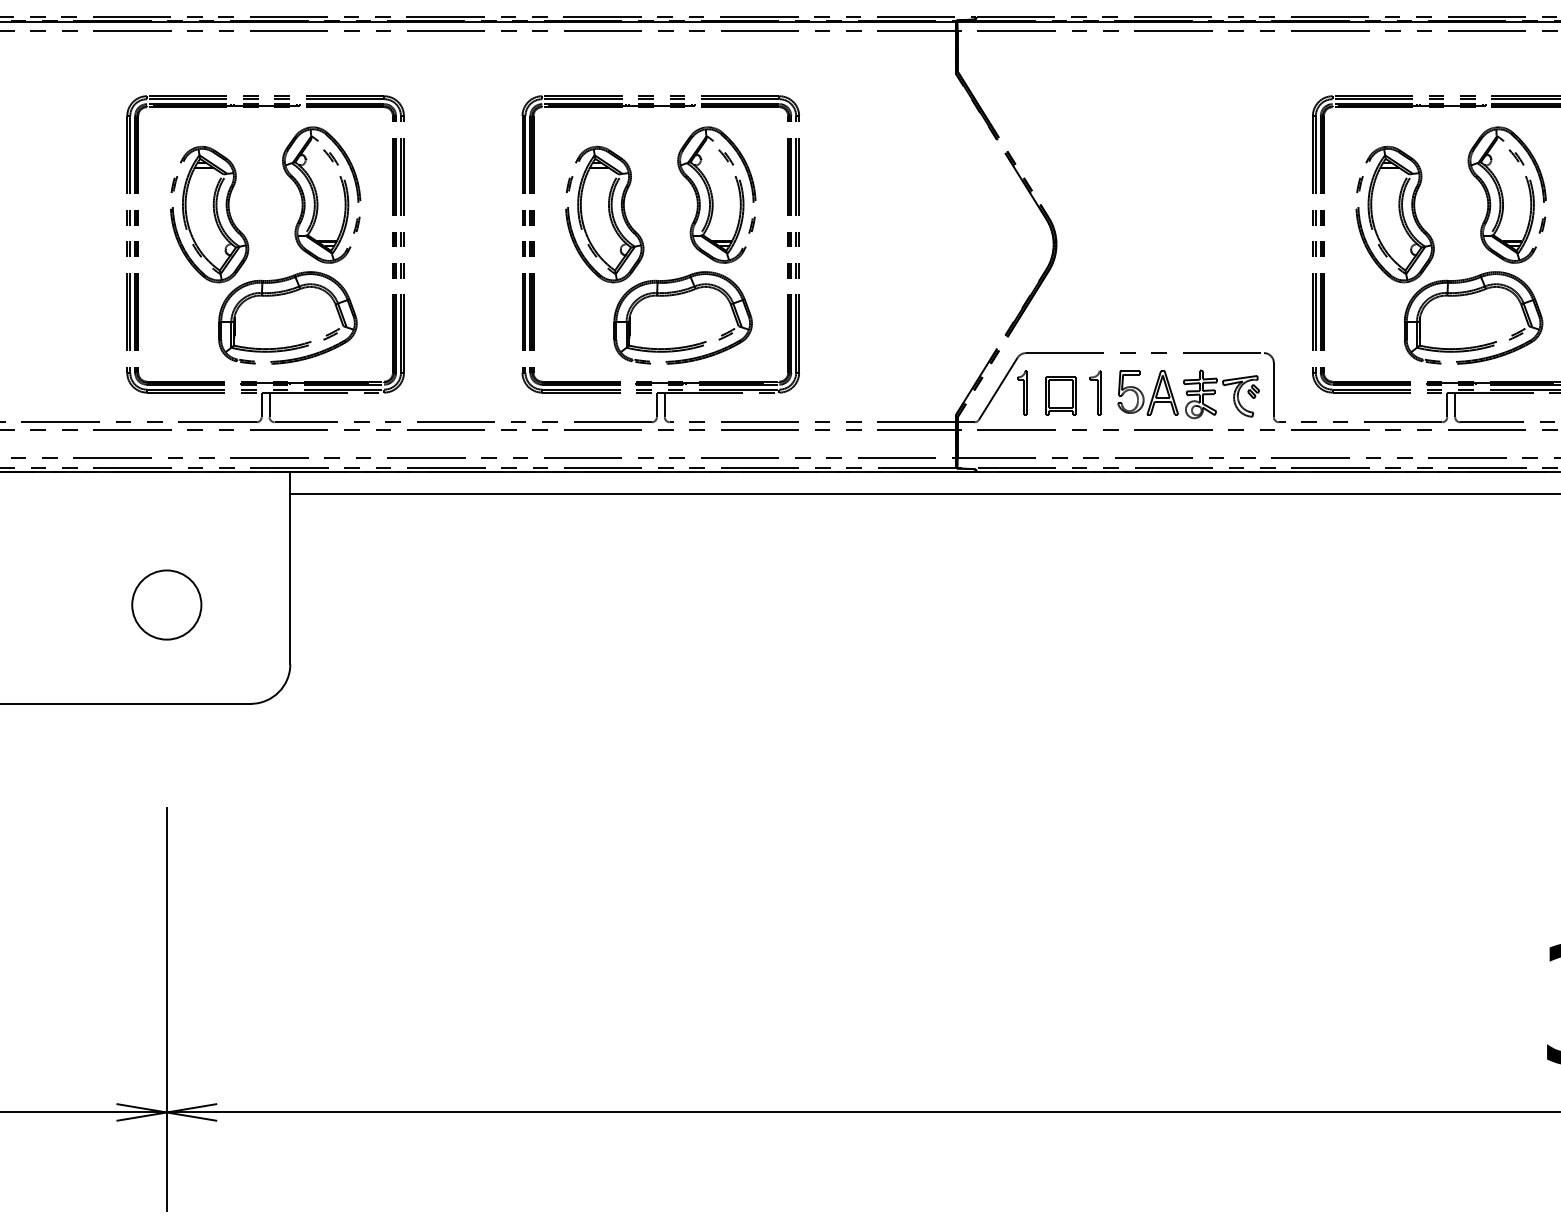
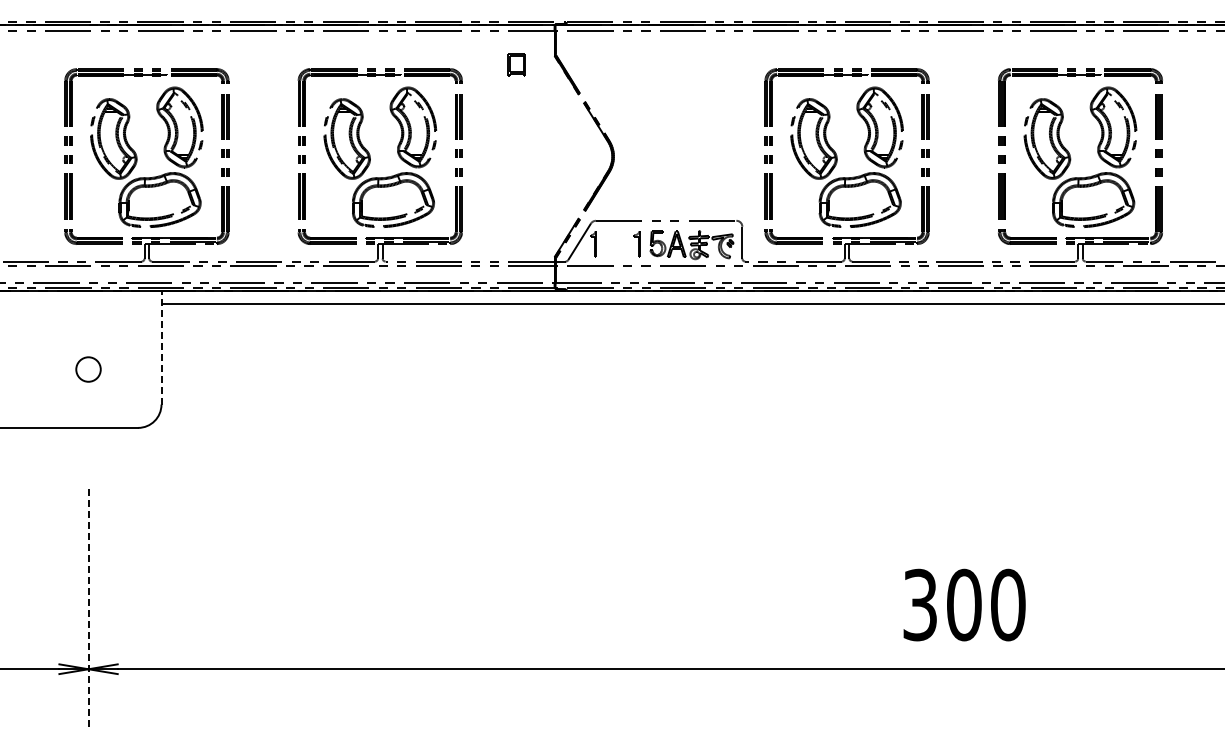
part: (1060, 394) -> (516, 64), moved
line: (290, 567) -> (161, 347), solid -> dashed
circle: (166, 604) -> (88, 369), size x0.6
line: (166, 1009) -> (88, 608), solid -> dashed

